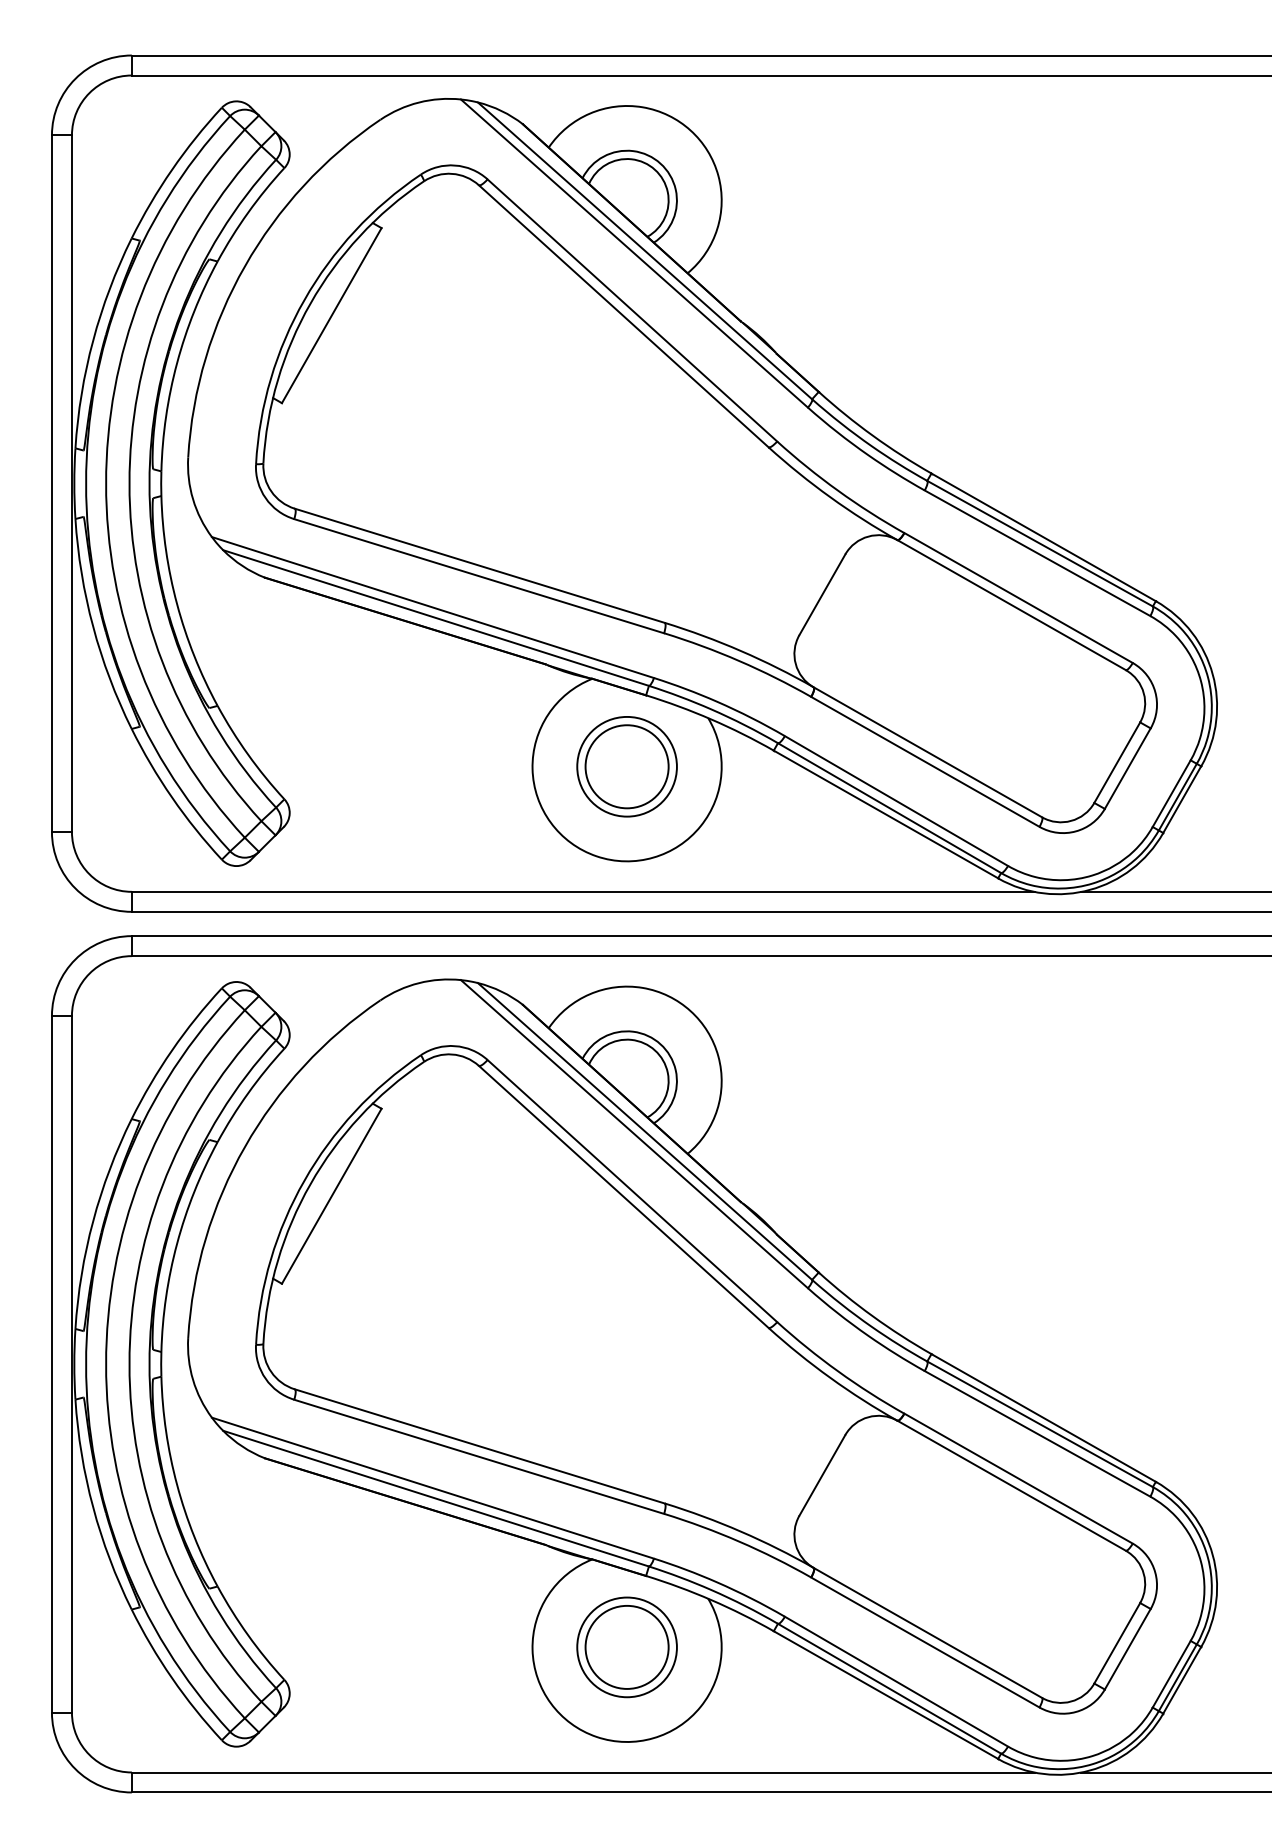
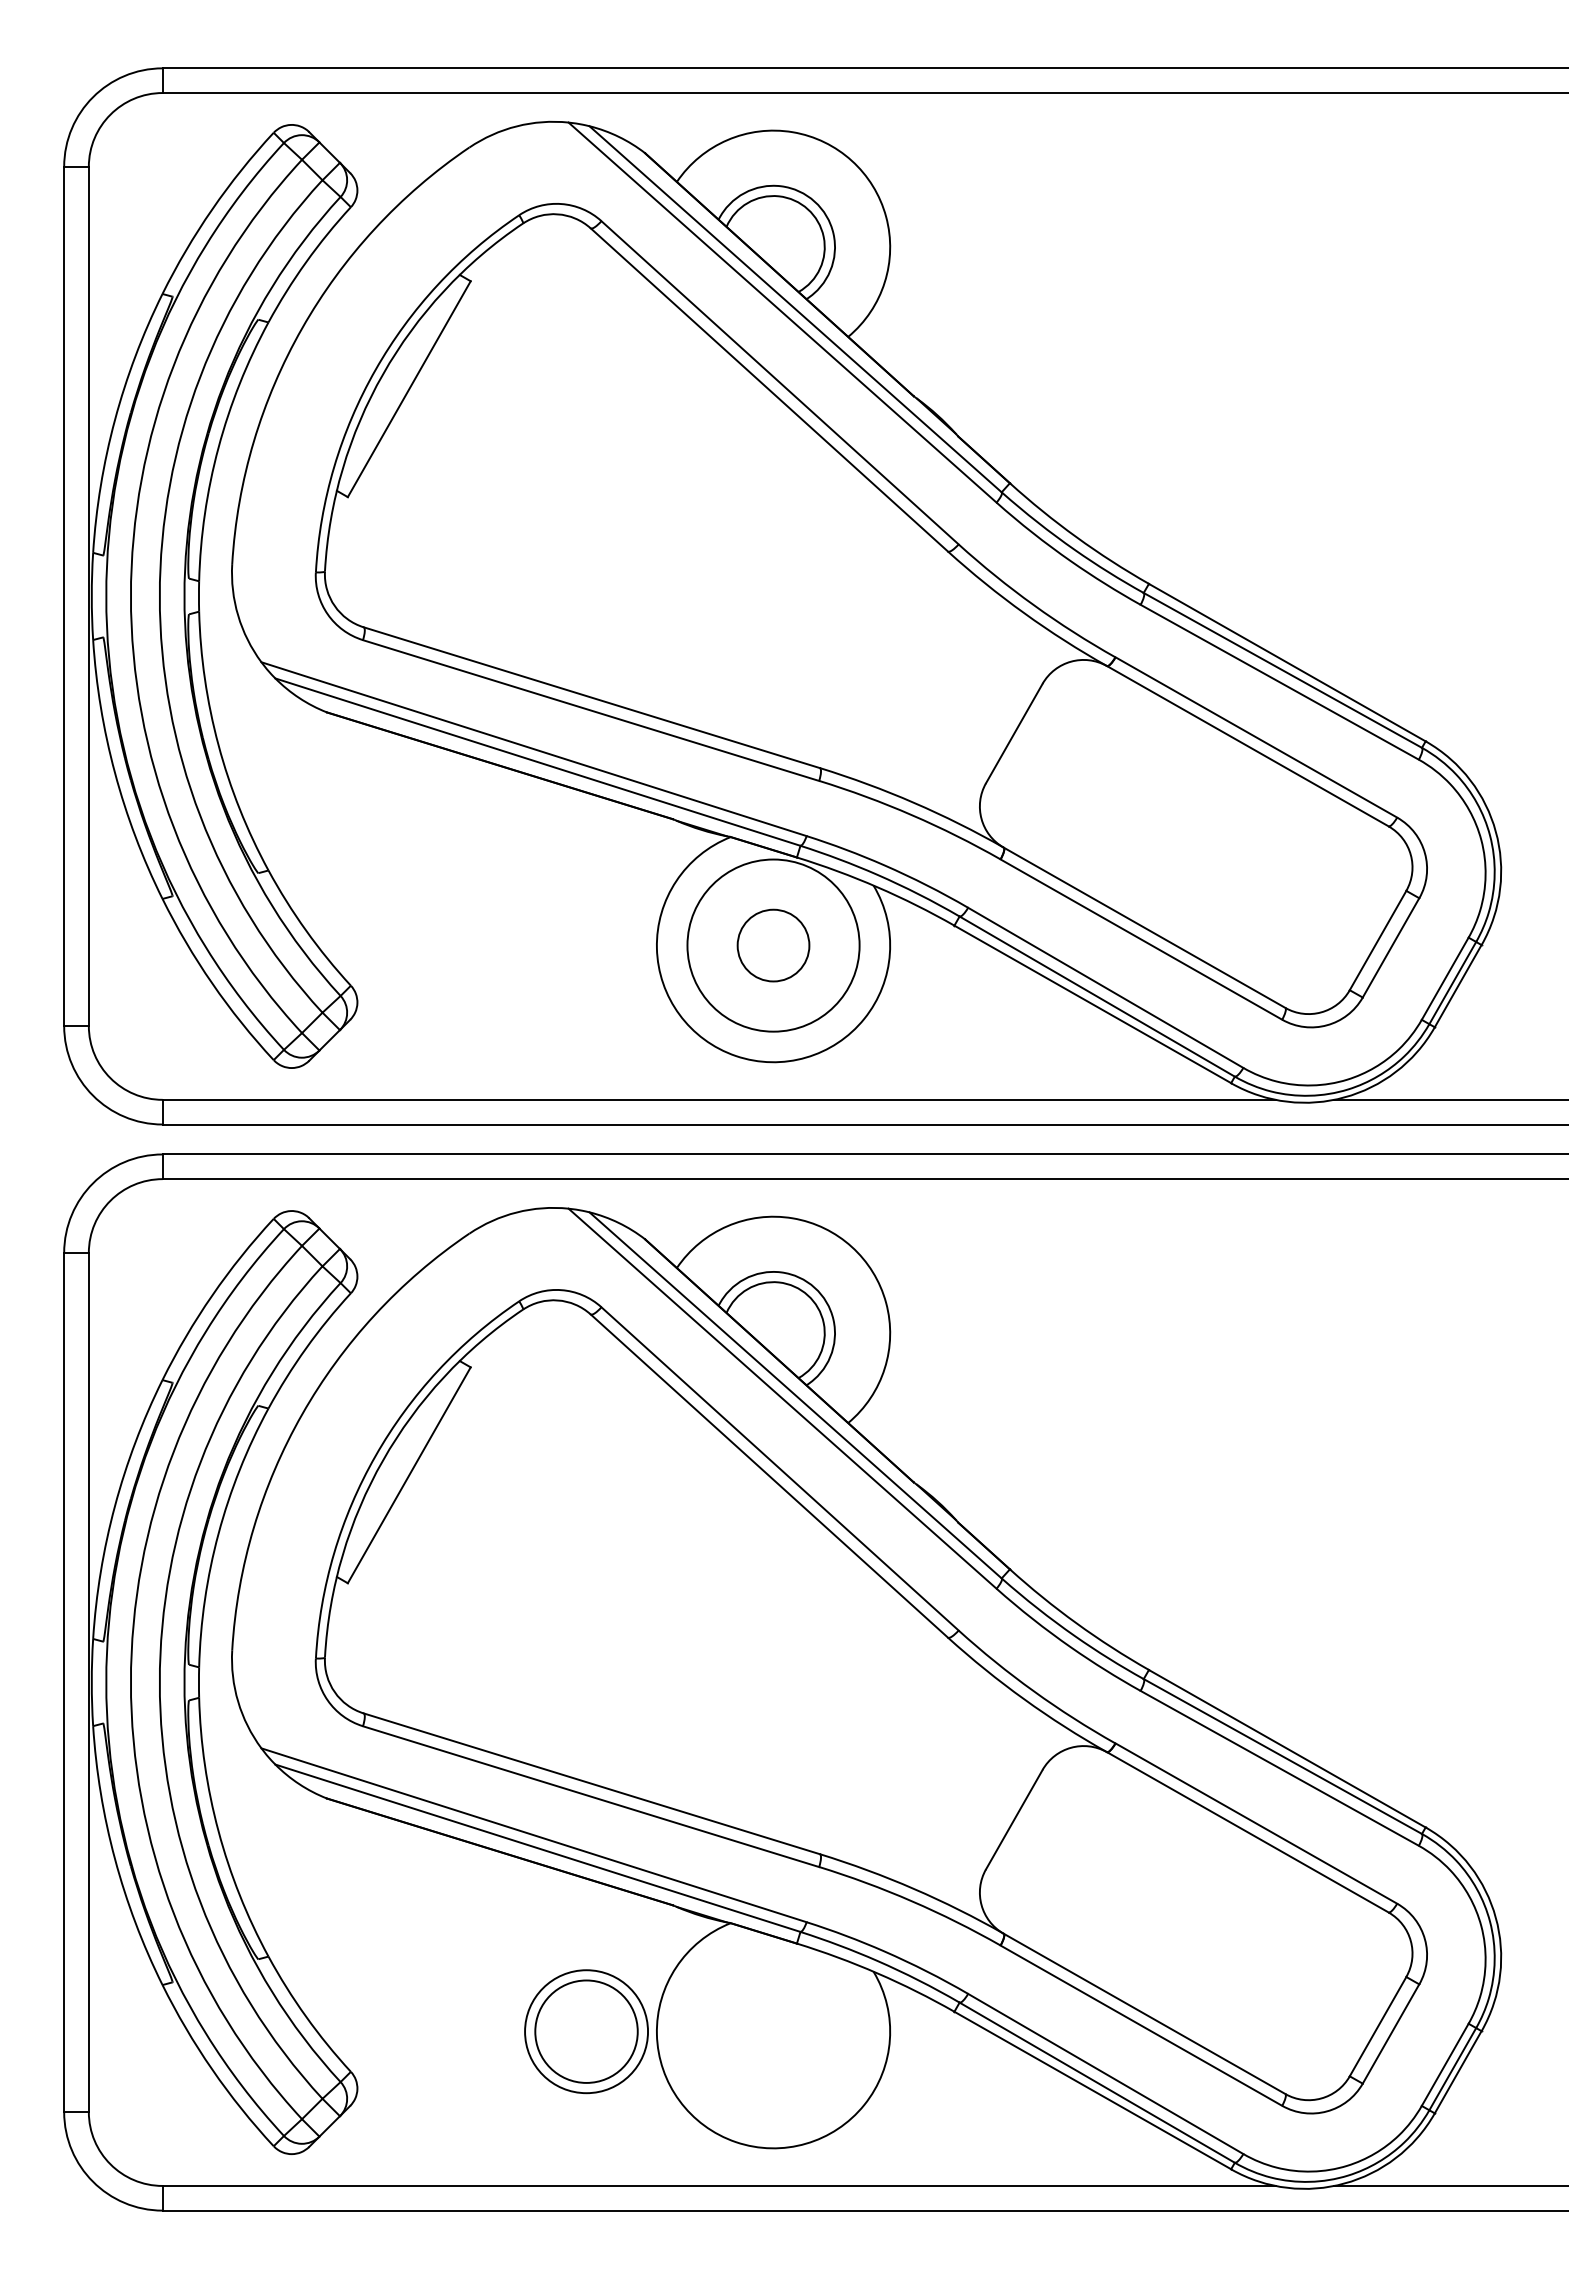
circle: (627, 766) -> (773, 945), size x0.7
circle: (627, 766) -> (773, 945), size x1.4
part: (627, 1647) -> (586, 2031), moved

